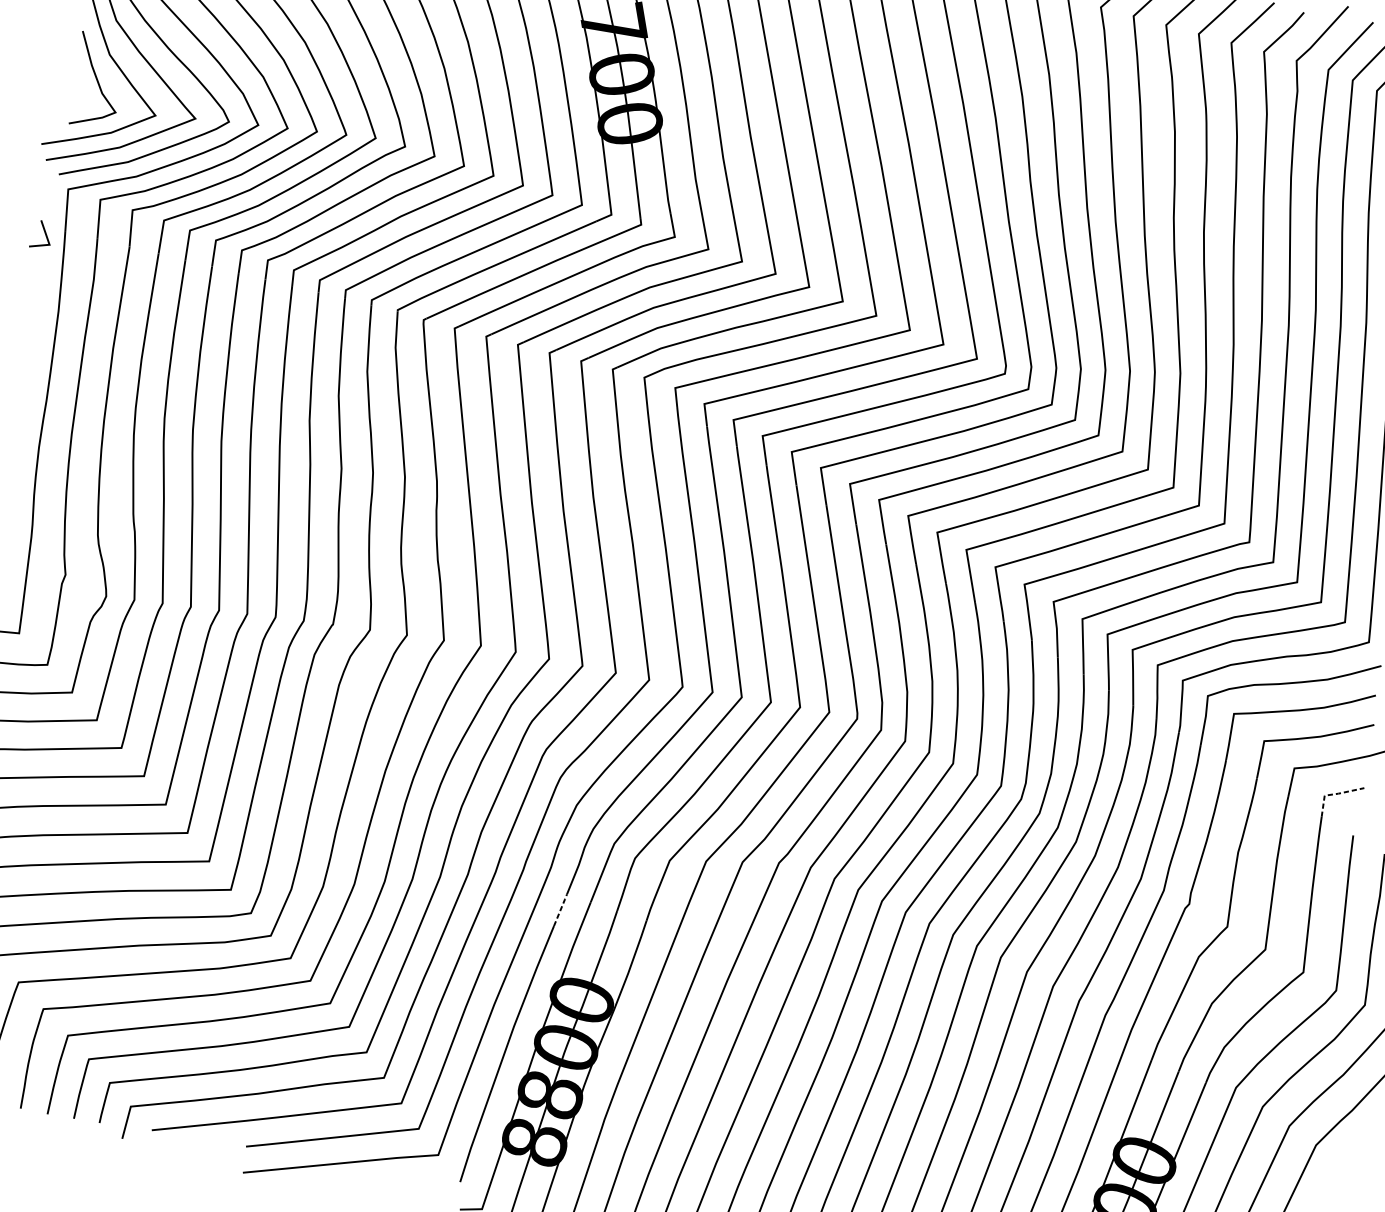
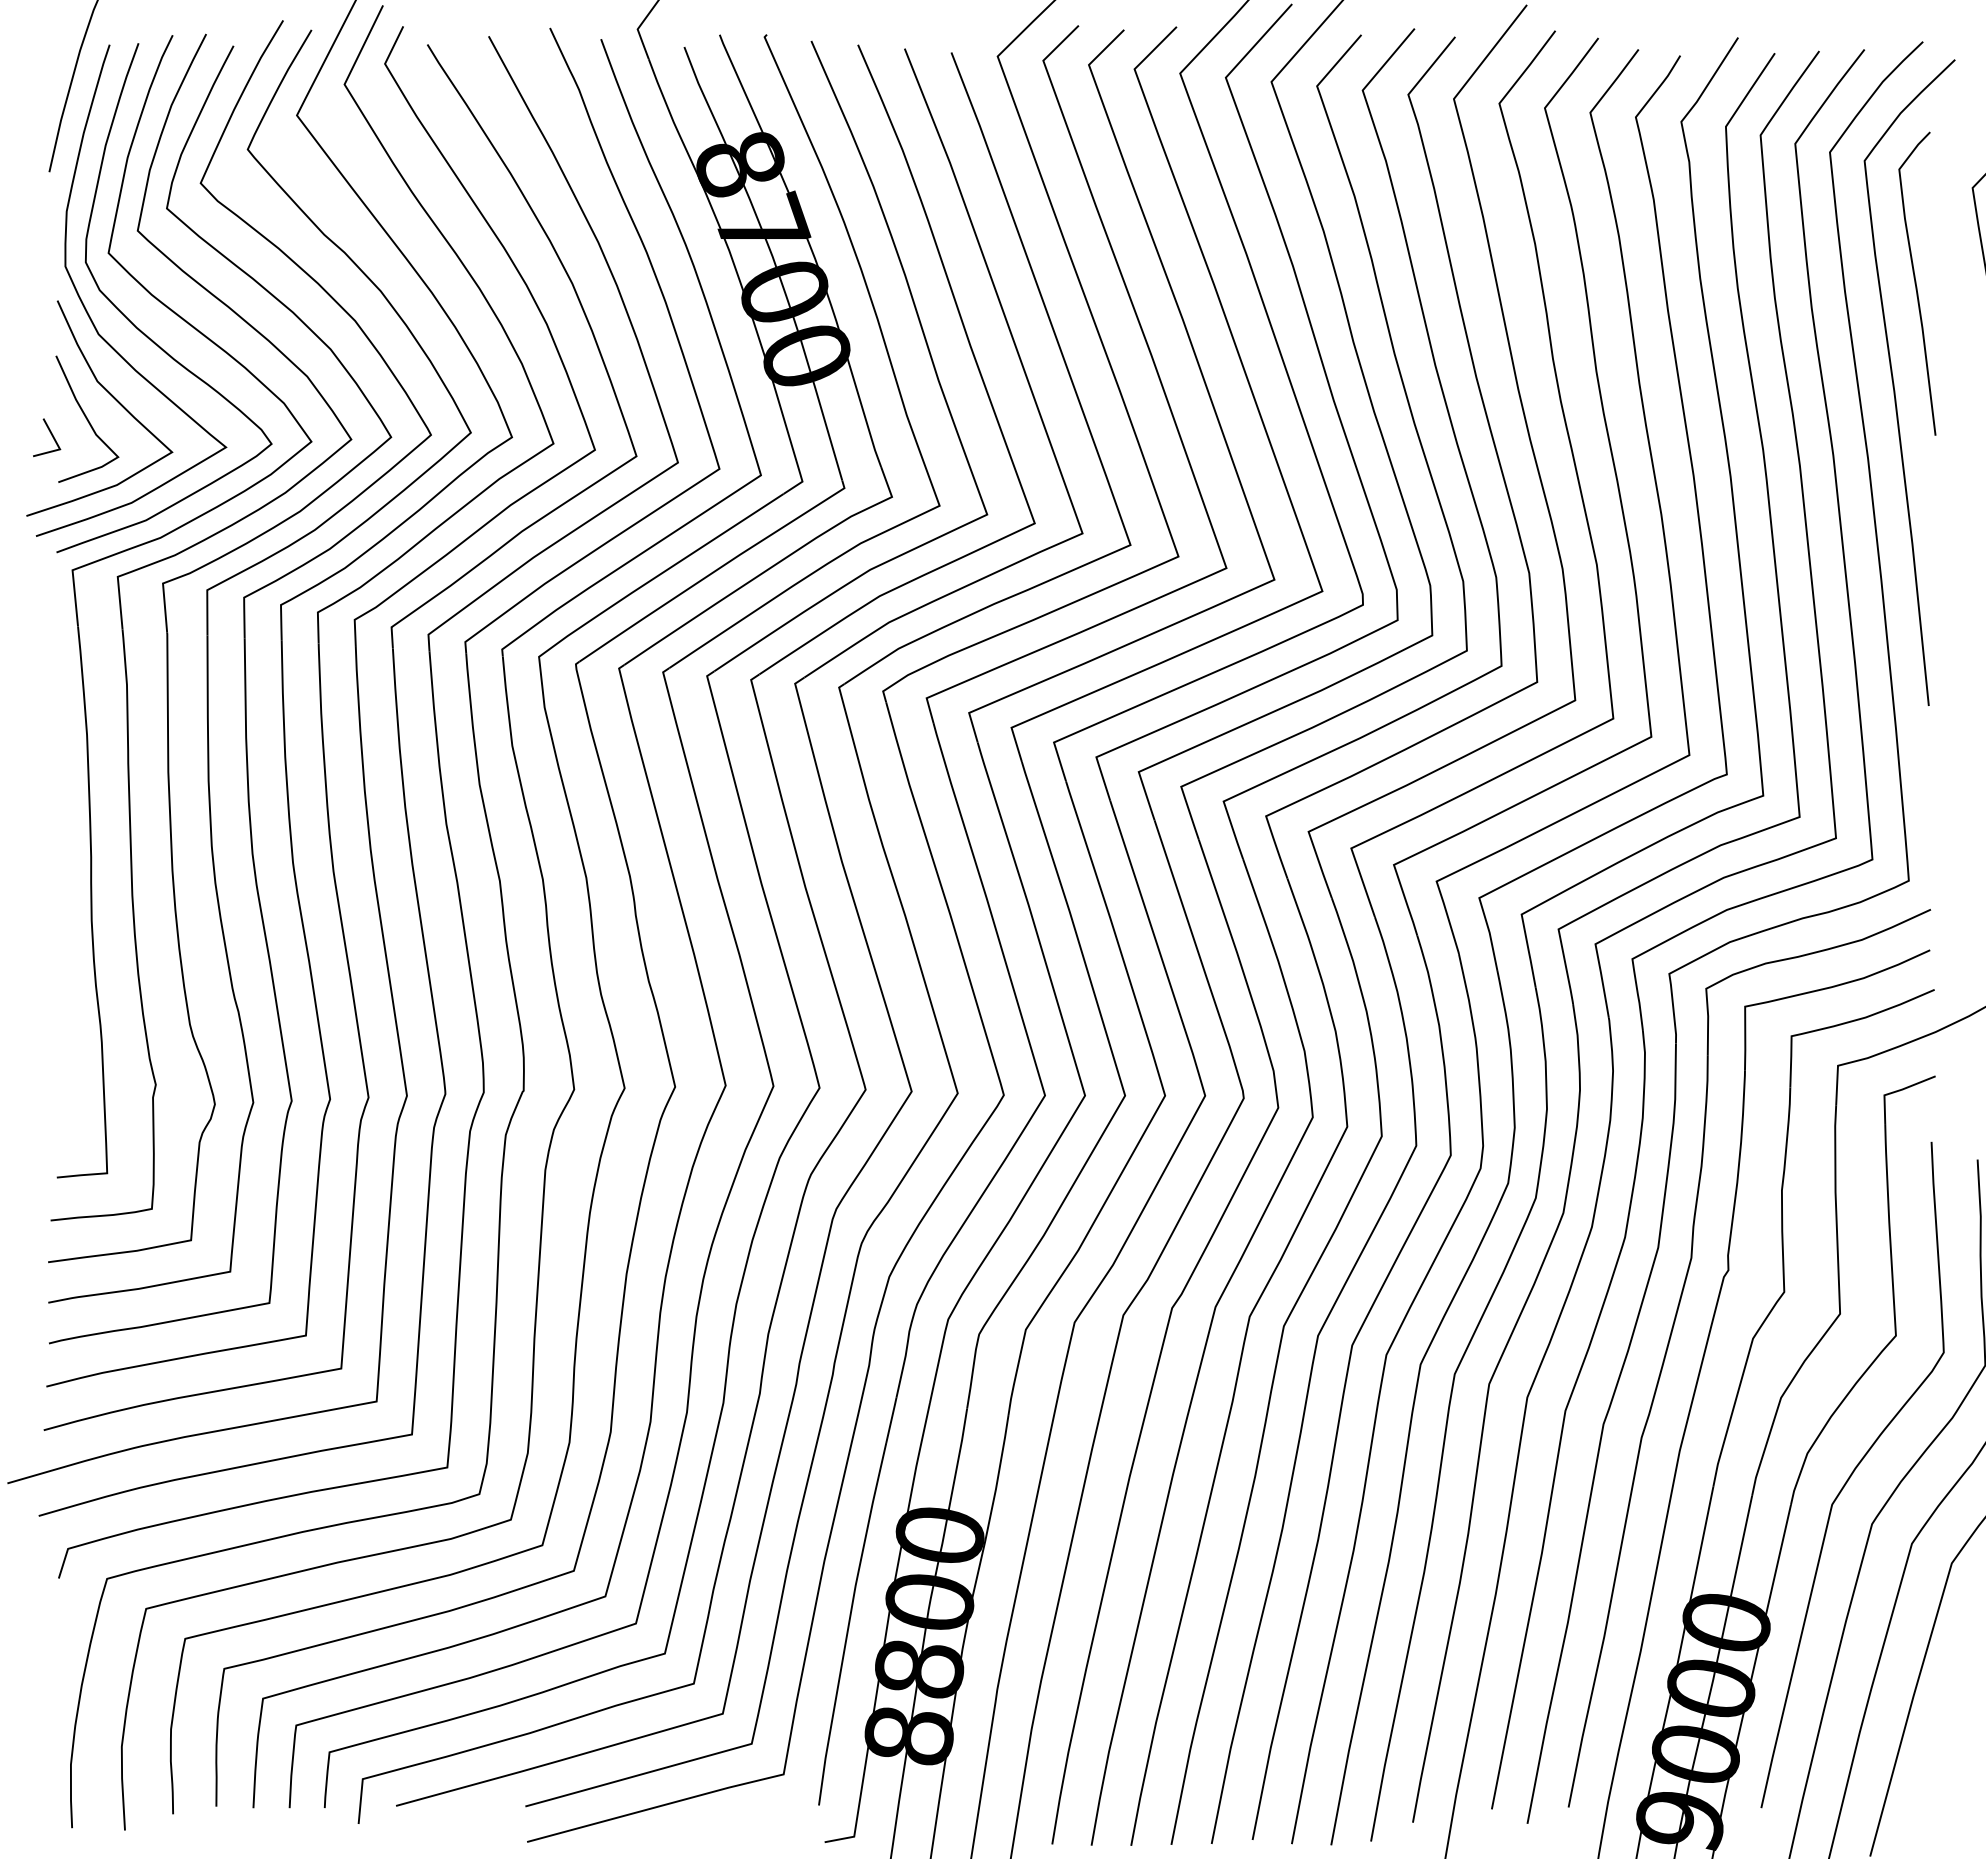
line: (45, 233) -> (51, 435), moved
line: (1333, 794) -> (1896, 1091), dashed -> solid
line: (560, 909) -> (891, 1419), dashed -> solid

